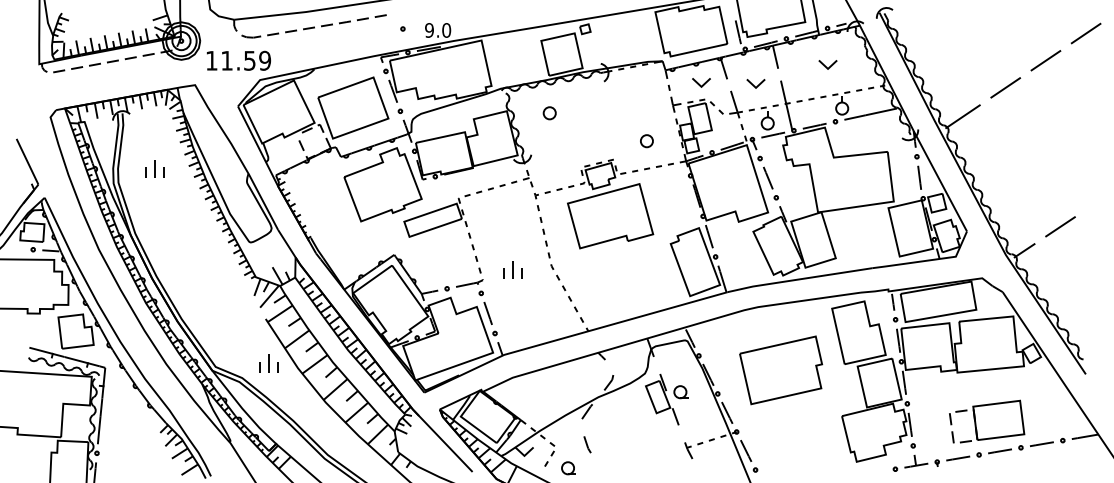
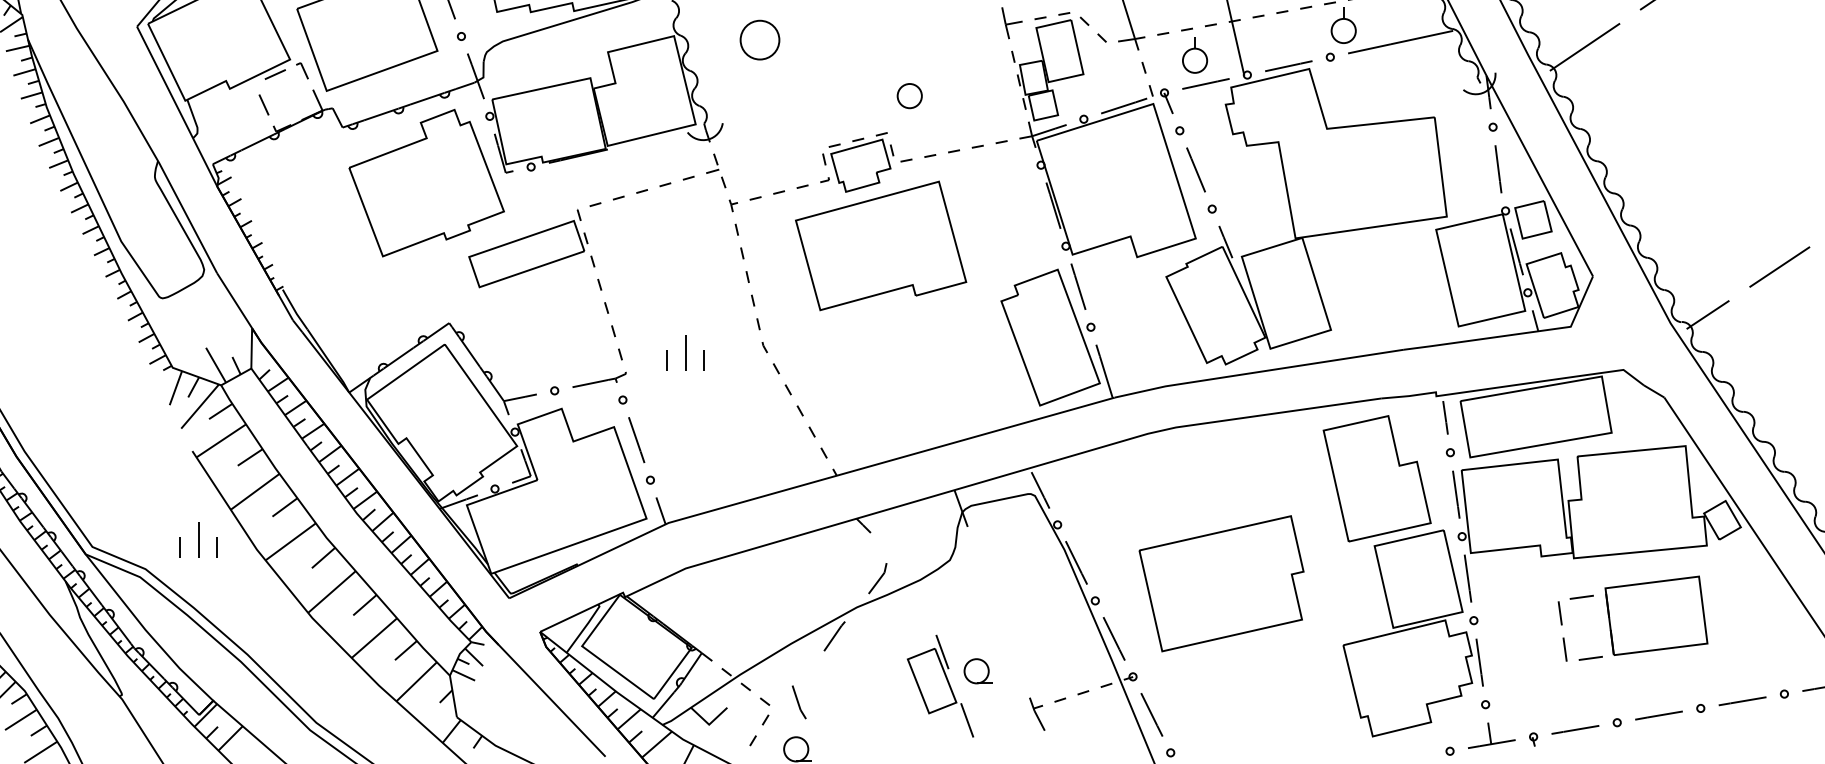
part: (549, 113) -> (759, 40), size x1.6
part: (646, 141) -> (908, 96), moved
part: (781, 370) -> (1222, 584), moved
part: (666, 399) -> (948, 685), moved
part: (987, 421) -> (1633, 617), moved
line: (587, 444) -> (799, 701), moved

